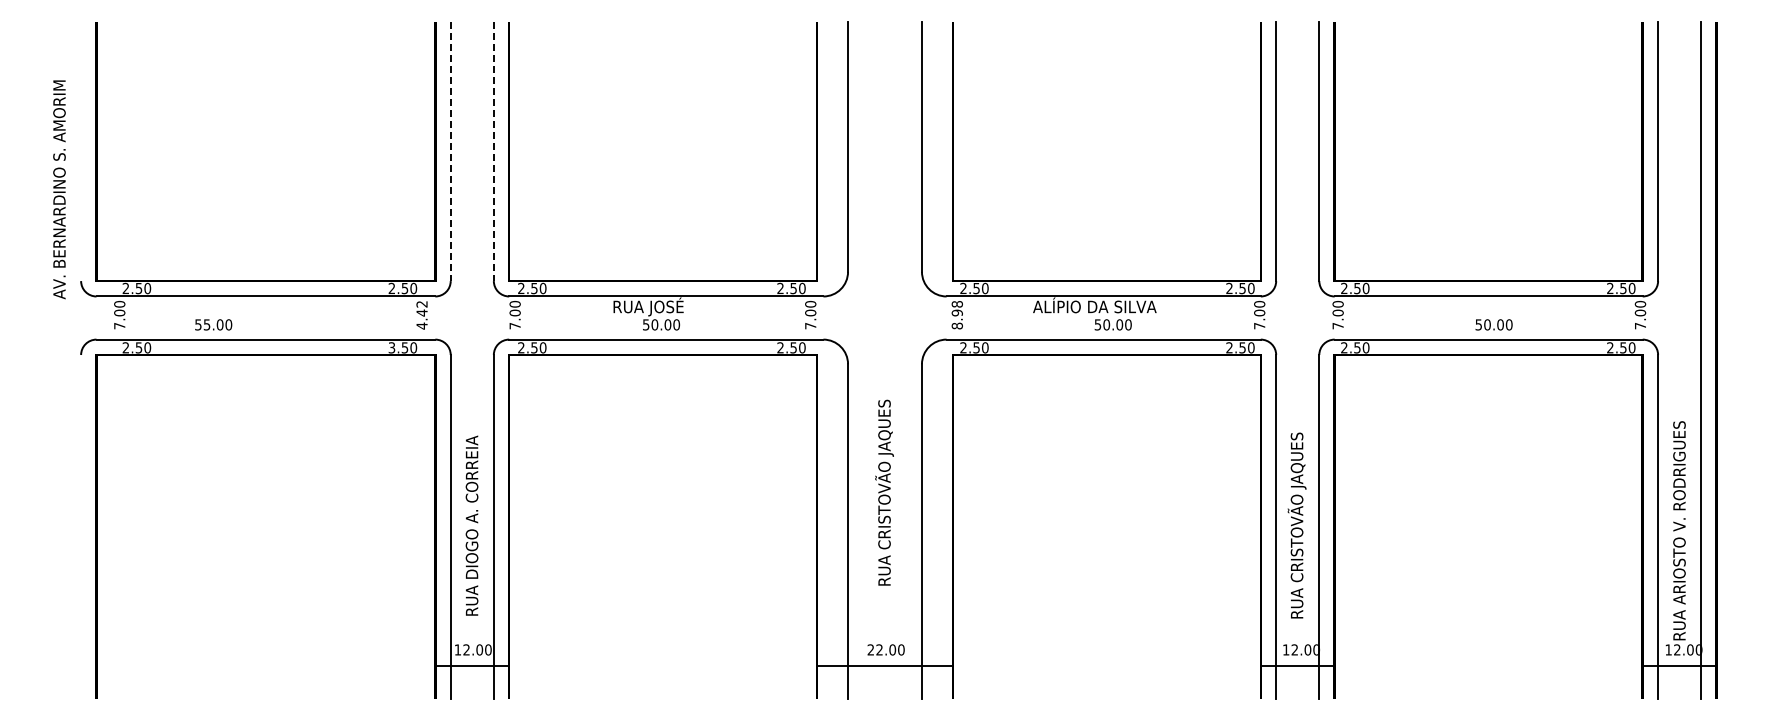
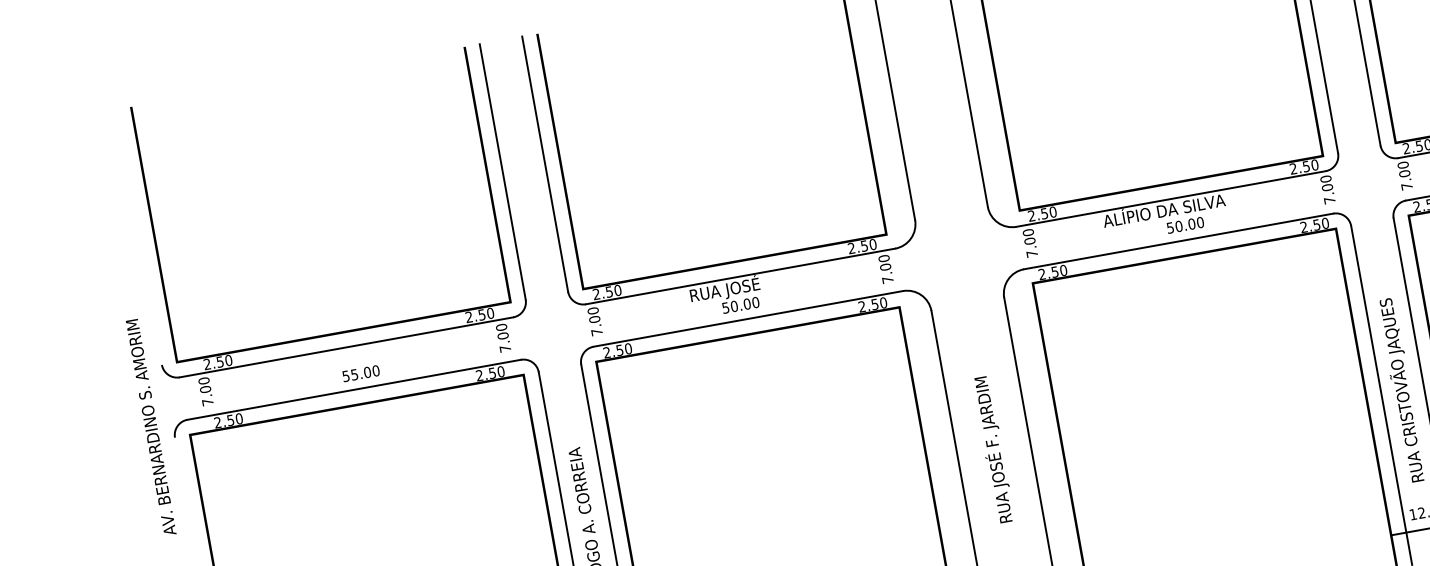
line: (450, 151) -> (502, 171), dashed -> solid
line: (493, 151) -> (544, 164), dashed -> solid
text: (59, 189) -> (151, 427), moved
text: (421, 314) -> (502, 337), 4.42 -> 7.00
text: (956, 314) -> (1029, 242), 8.98 -> 7.00
text: (213, 324) -> (360, 373), moved
text: (391, 347) -> (479, 375), 3.50 -> 2.50
text: (884, 474) -> (986, 413), RUA CRISTOVÃO JAQUES -> RUA JOSÉ F. JARDIM

